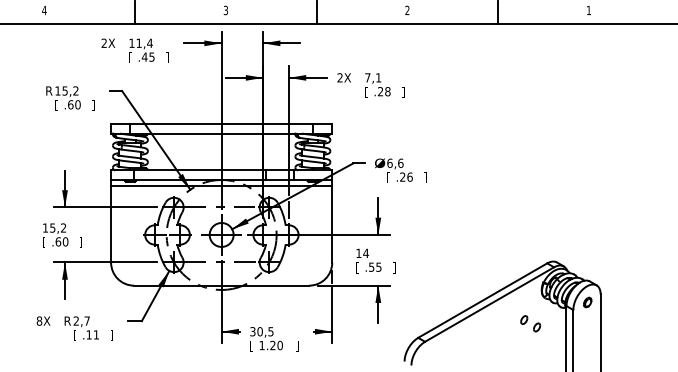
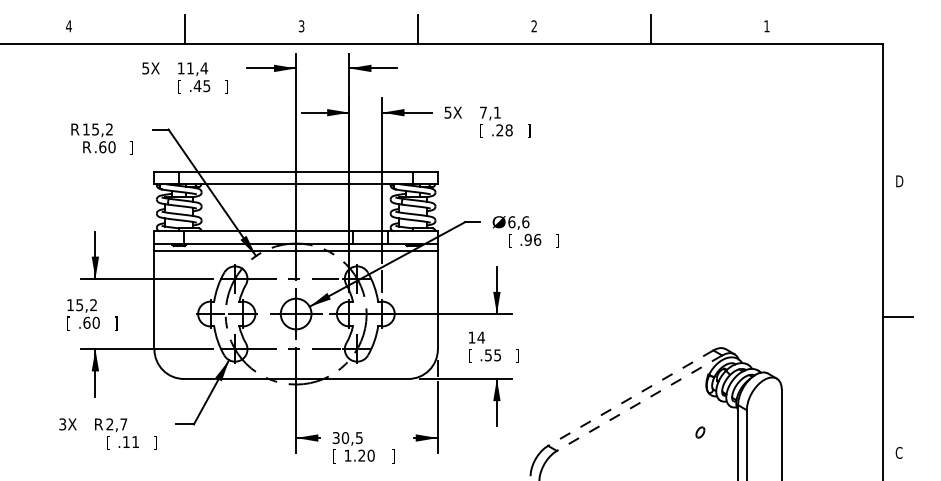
text: (104, 43) -> (145, 68), 2X -> 5X
text: (339, 77) -> (447, 112), 2X -> 5X
text: (58, 105) -> (87, 147), [ -> R
text: (402, 176) -> (527, 239), .26 -> .96
line: (482, 300) -> (630, 398), solid -> dashed
part: (587, 302) -> (764, 400), removed
line: (489, 304) -> (639, 403), solid -> dashed
part: (523, 320) -> (683, 423), removed
text: (39, 321) -> (62, 424), 8X -> 3X

